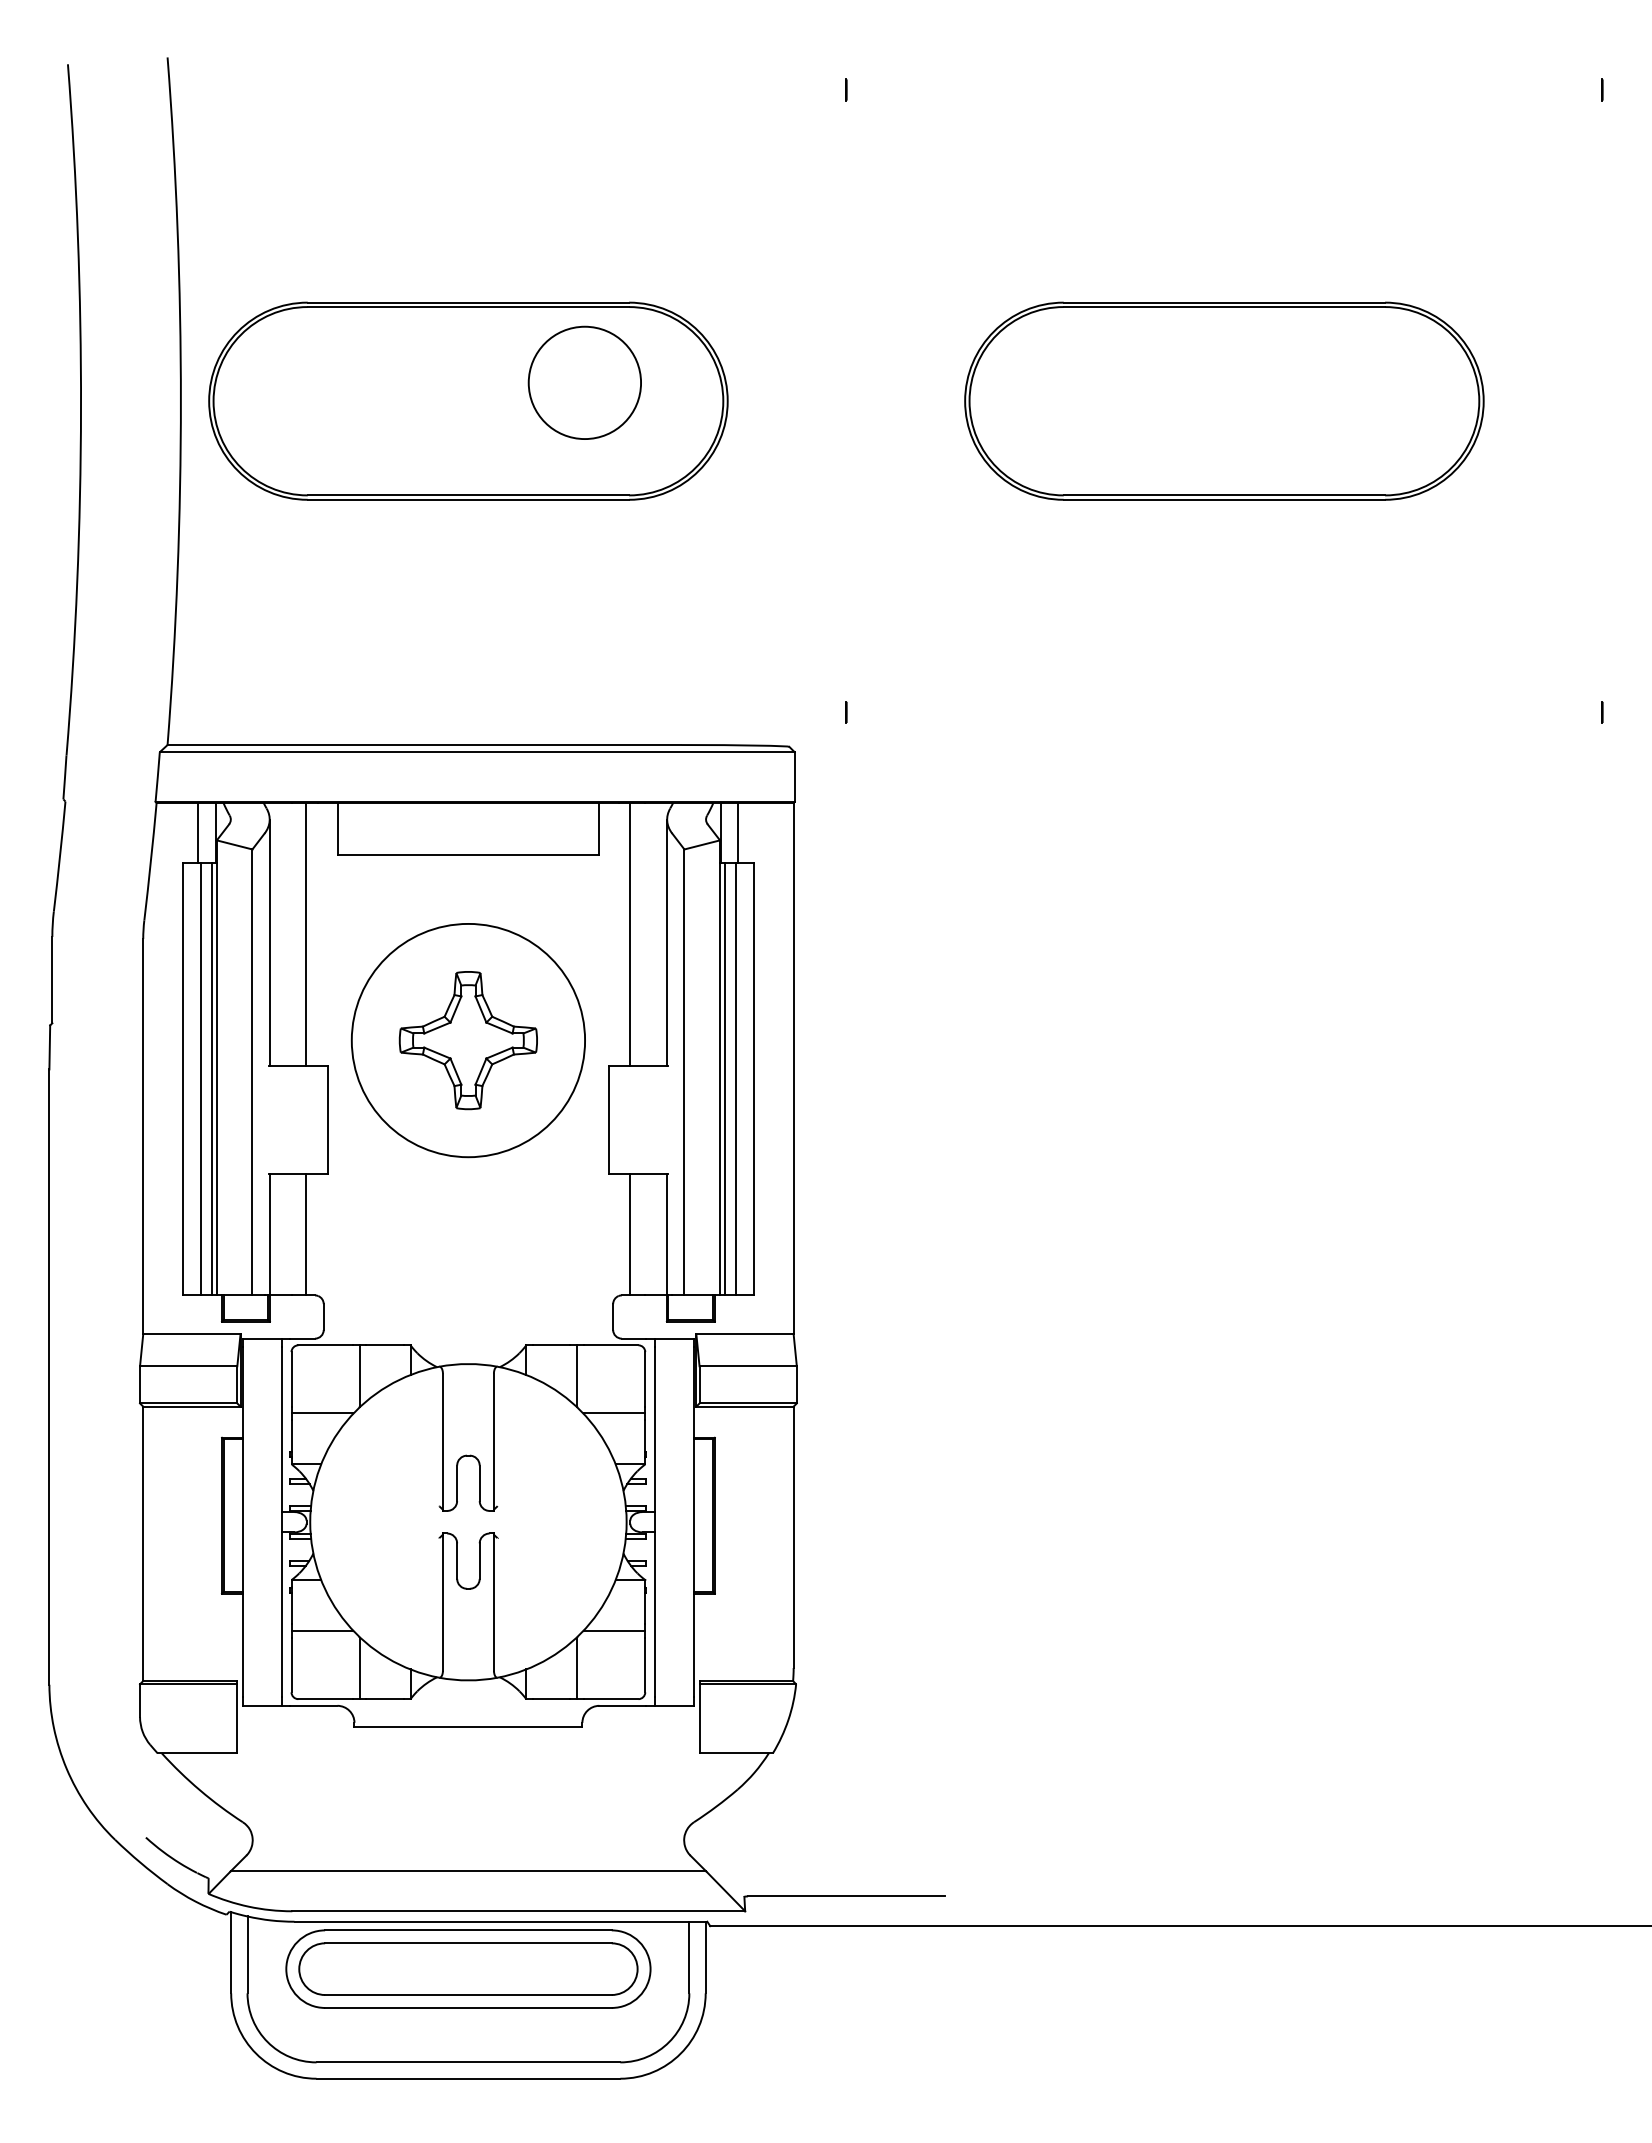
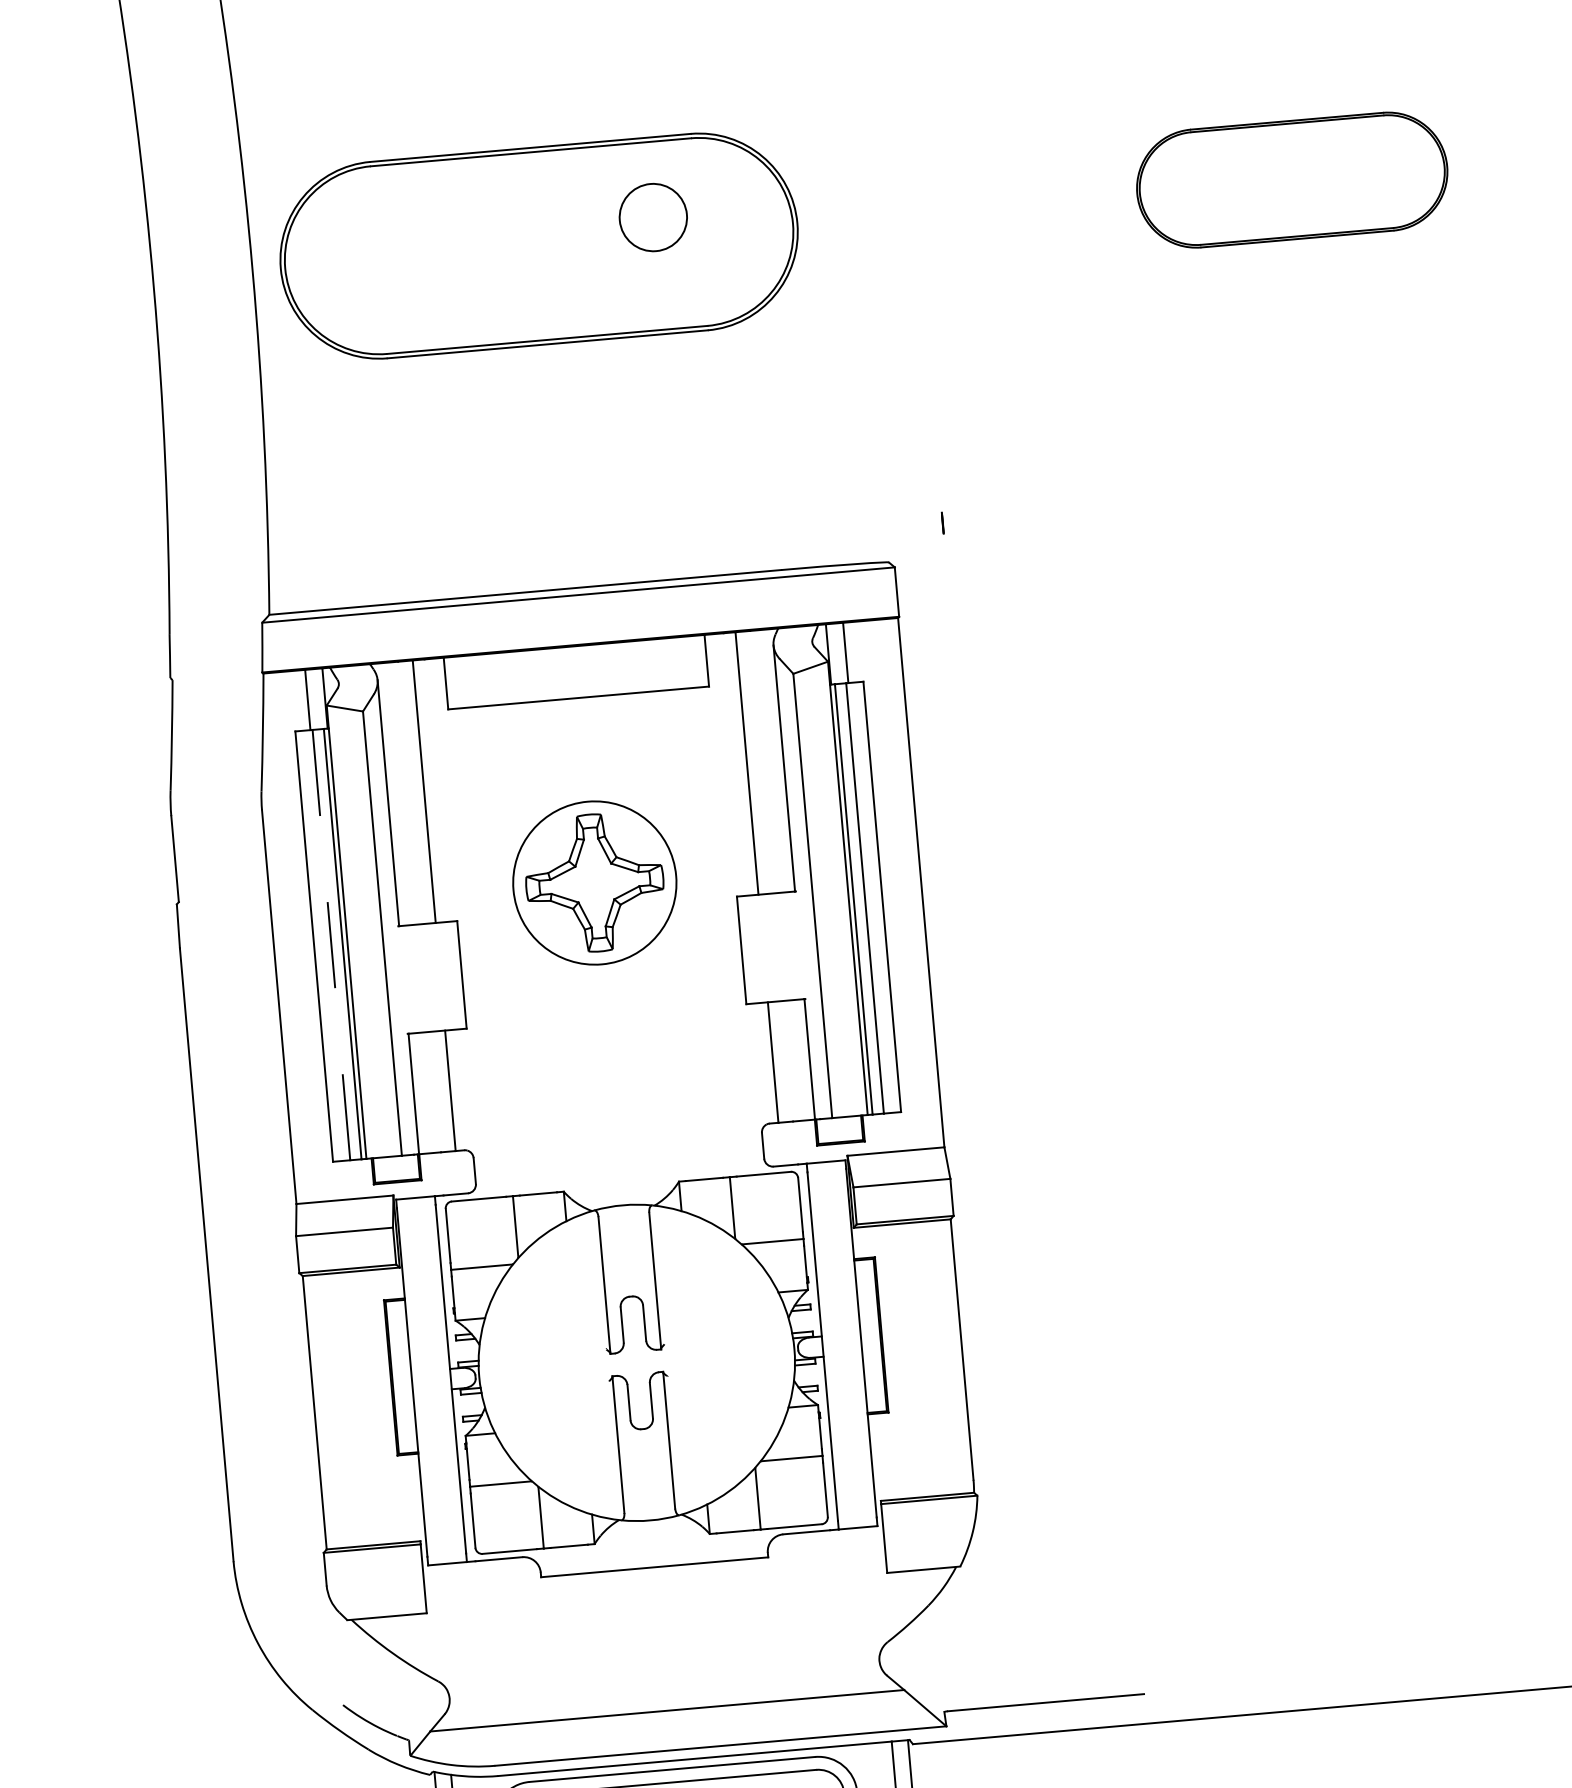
circle: (584, 382) -> (653, 217), size x0.6
part: (1224, 400) -> (1292, 179), size x0.6
circle: (468, 1040) -> (594, 882), size x0.7
line: (200, 1079) -> (331, 945), solid -> dashed

